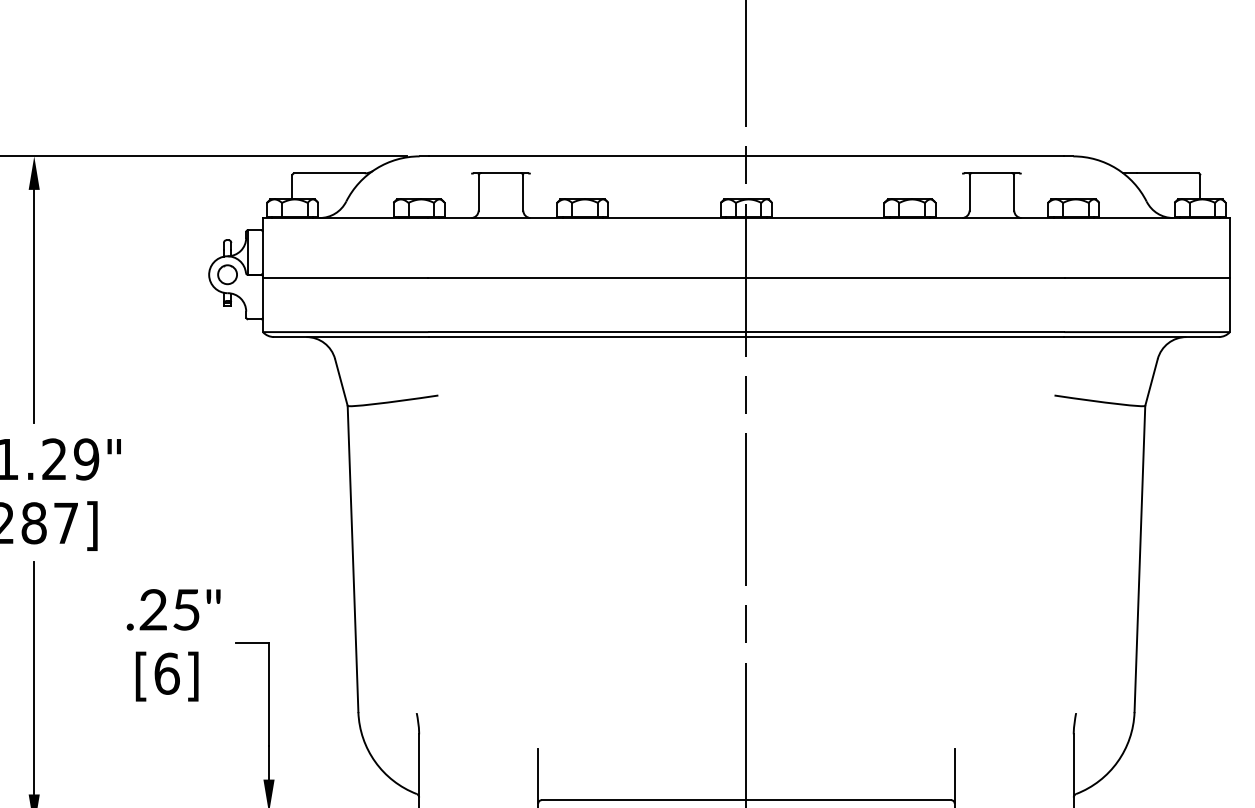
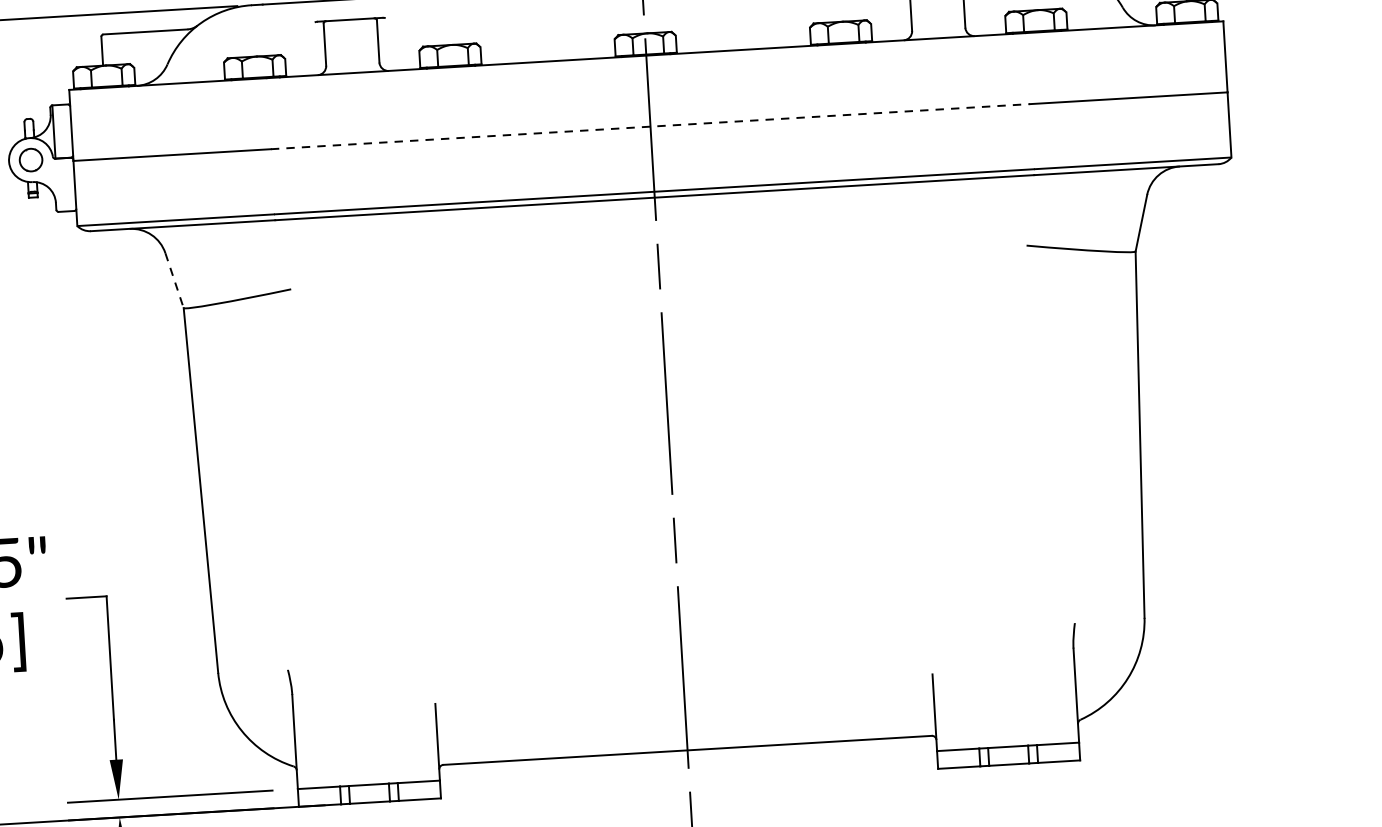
line: (746, 277) -> (650, 126), solid -> dashed
line: (341, 382) -> (174, 280), solid -> dashed

